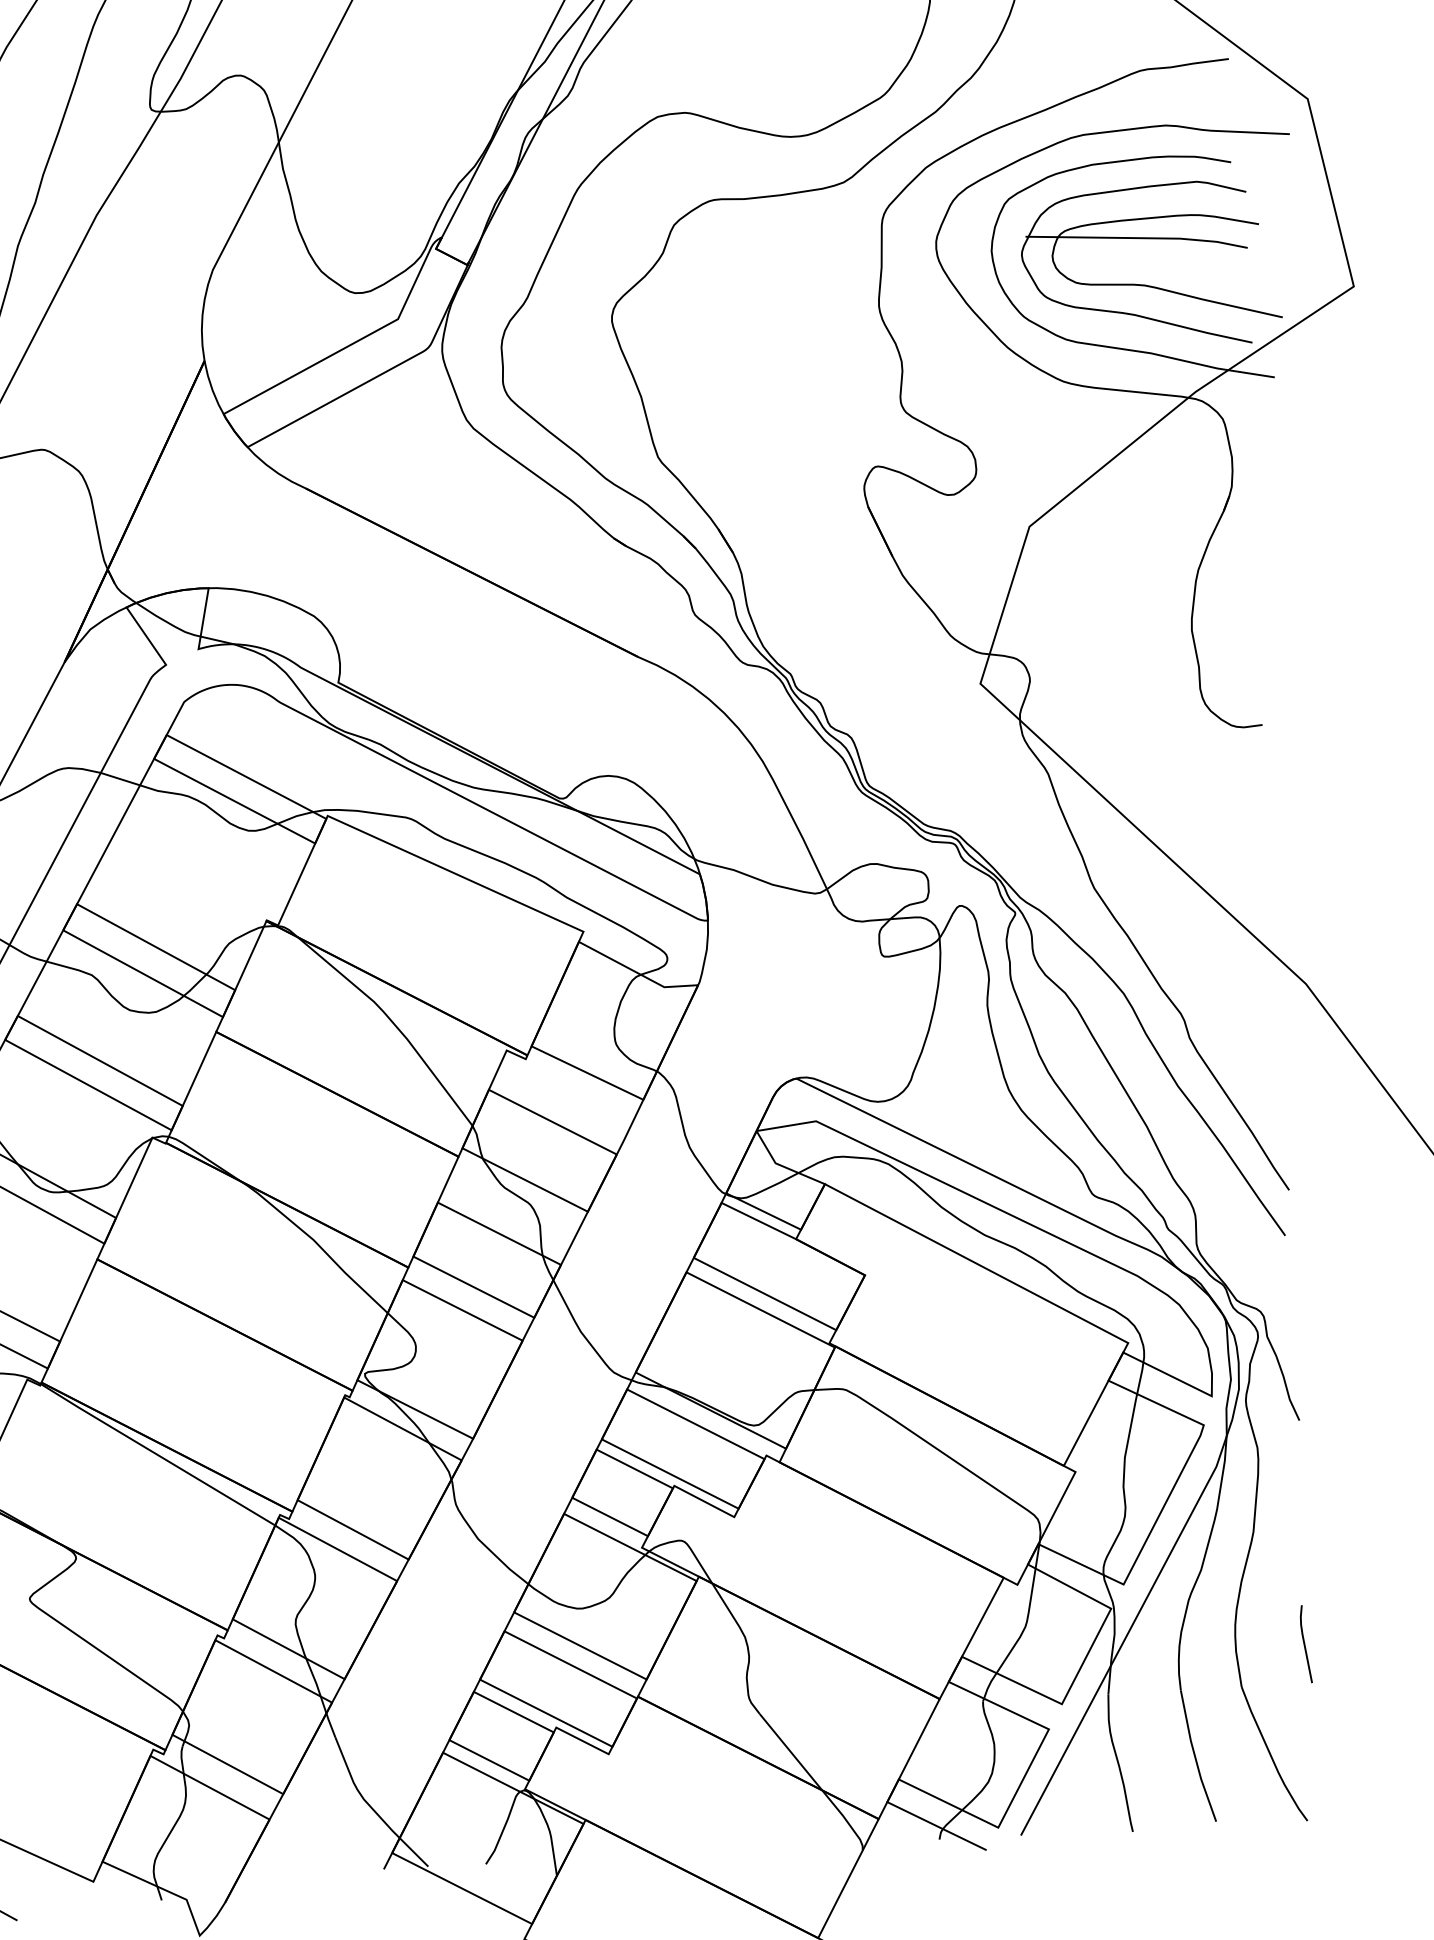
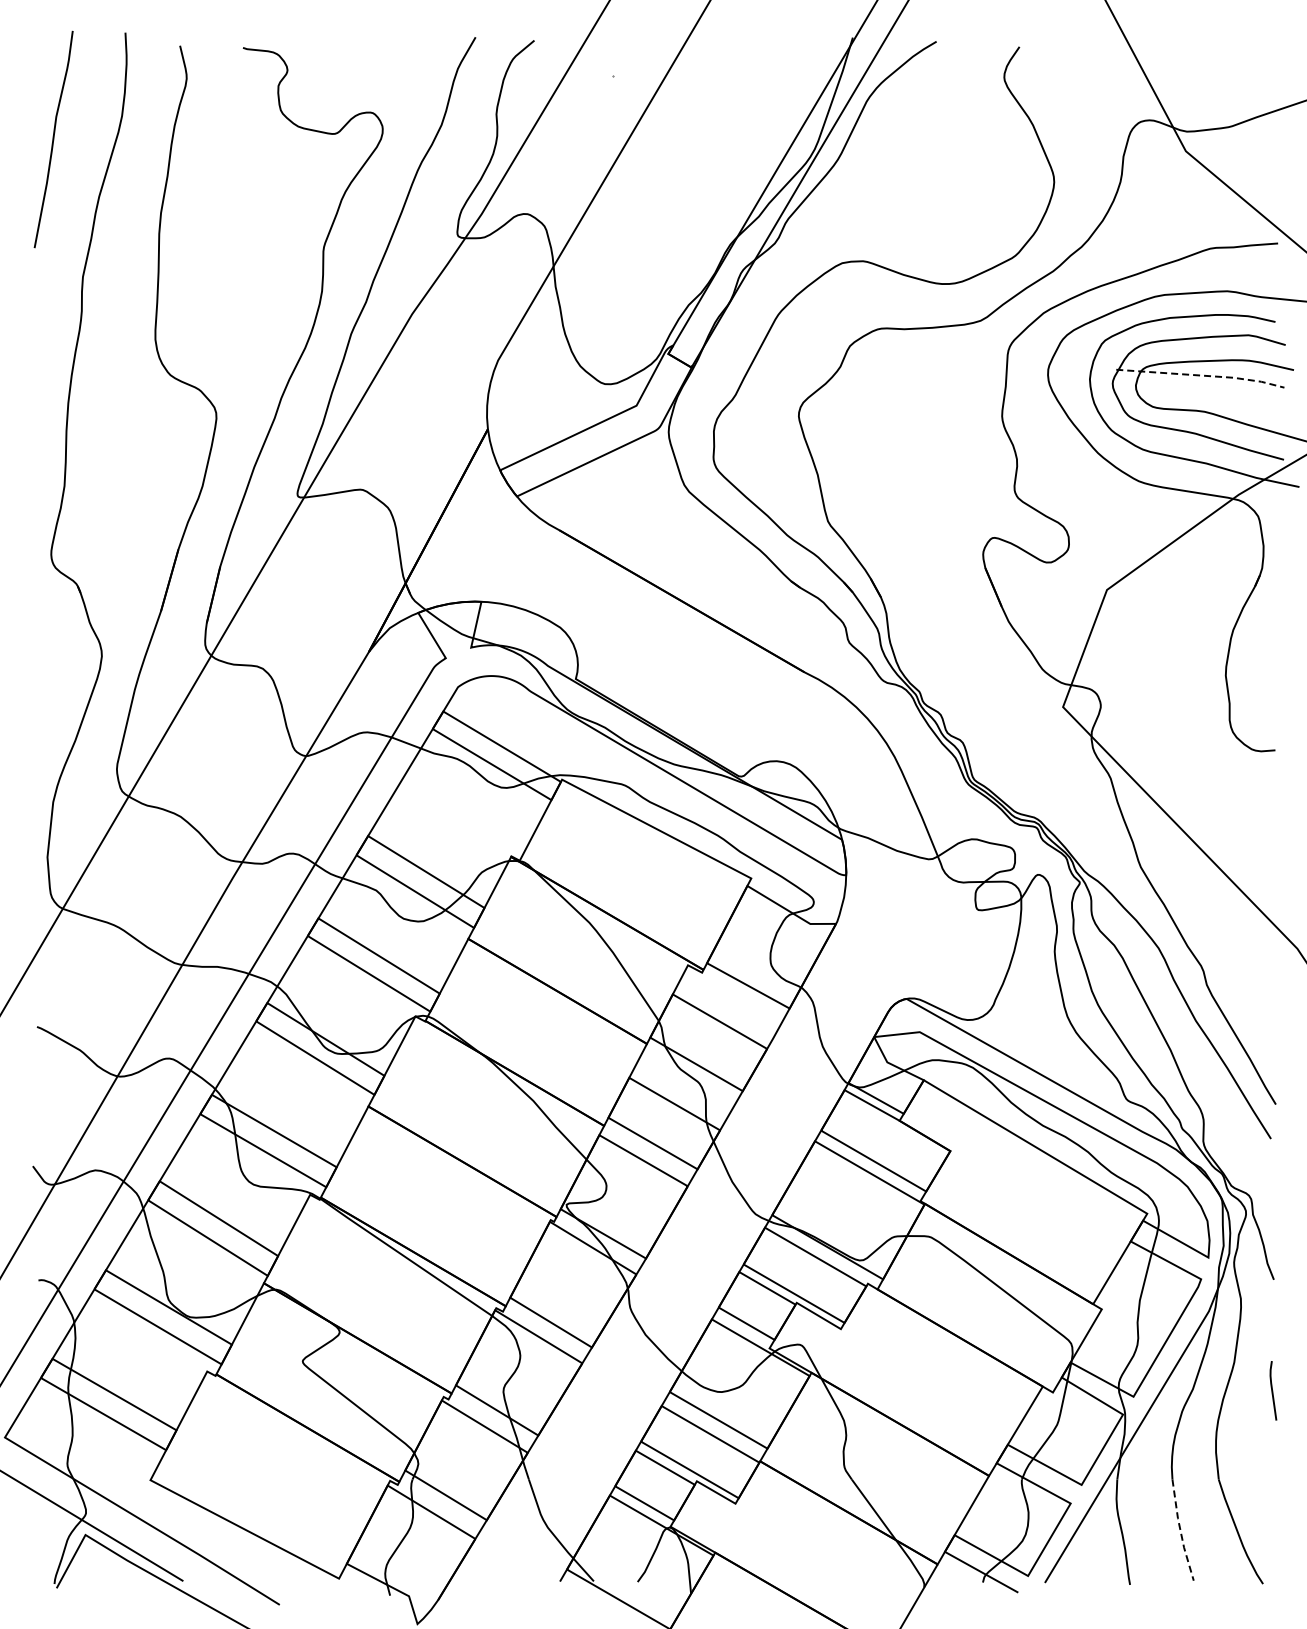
line: (1139, 237) -> (1202, 375), solid -> dashed
line: (1306, 1643) -> (1273, 1390), moved
line: (1195, 1756) -> (1180, 1530), solid -> dashed

